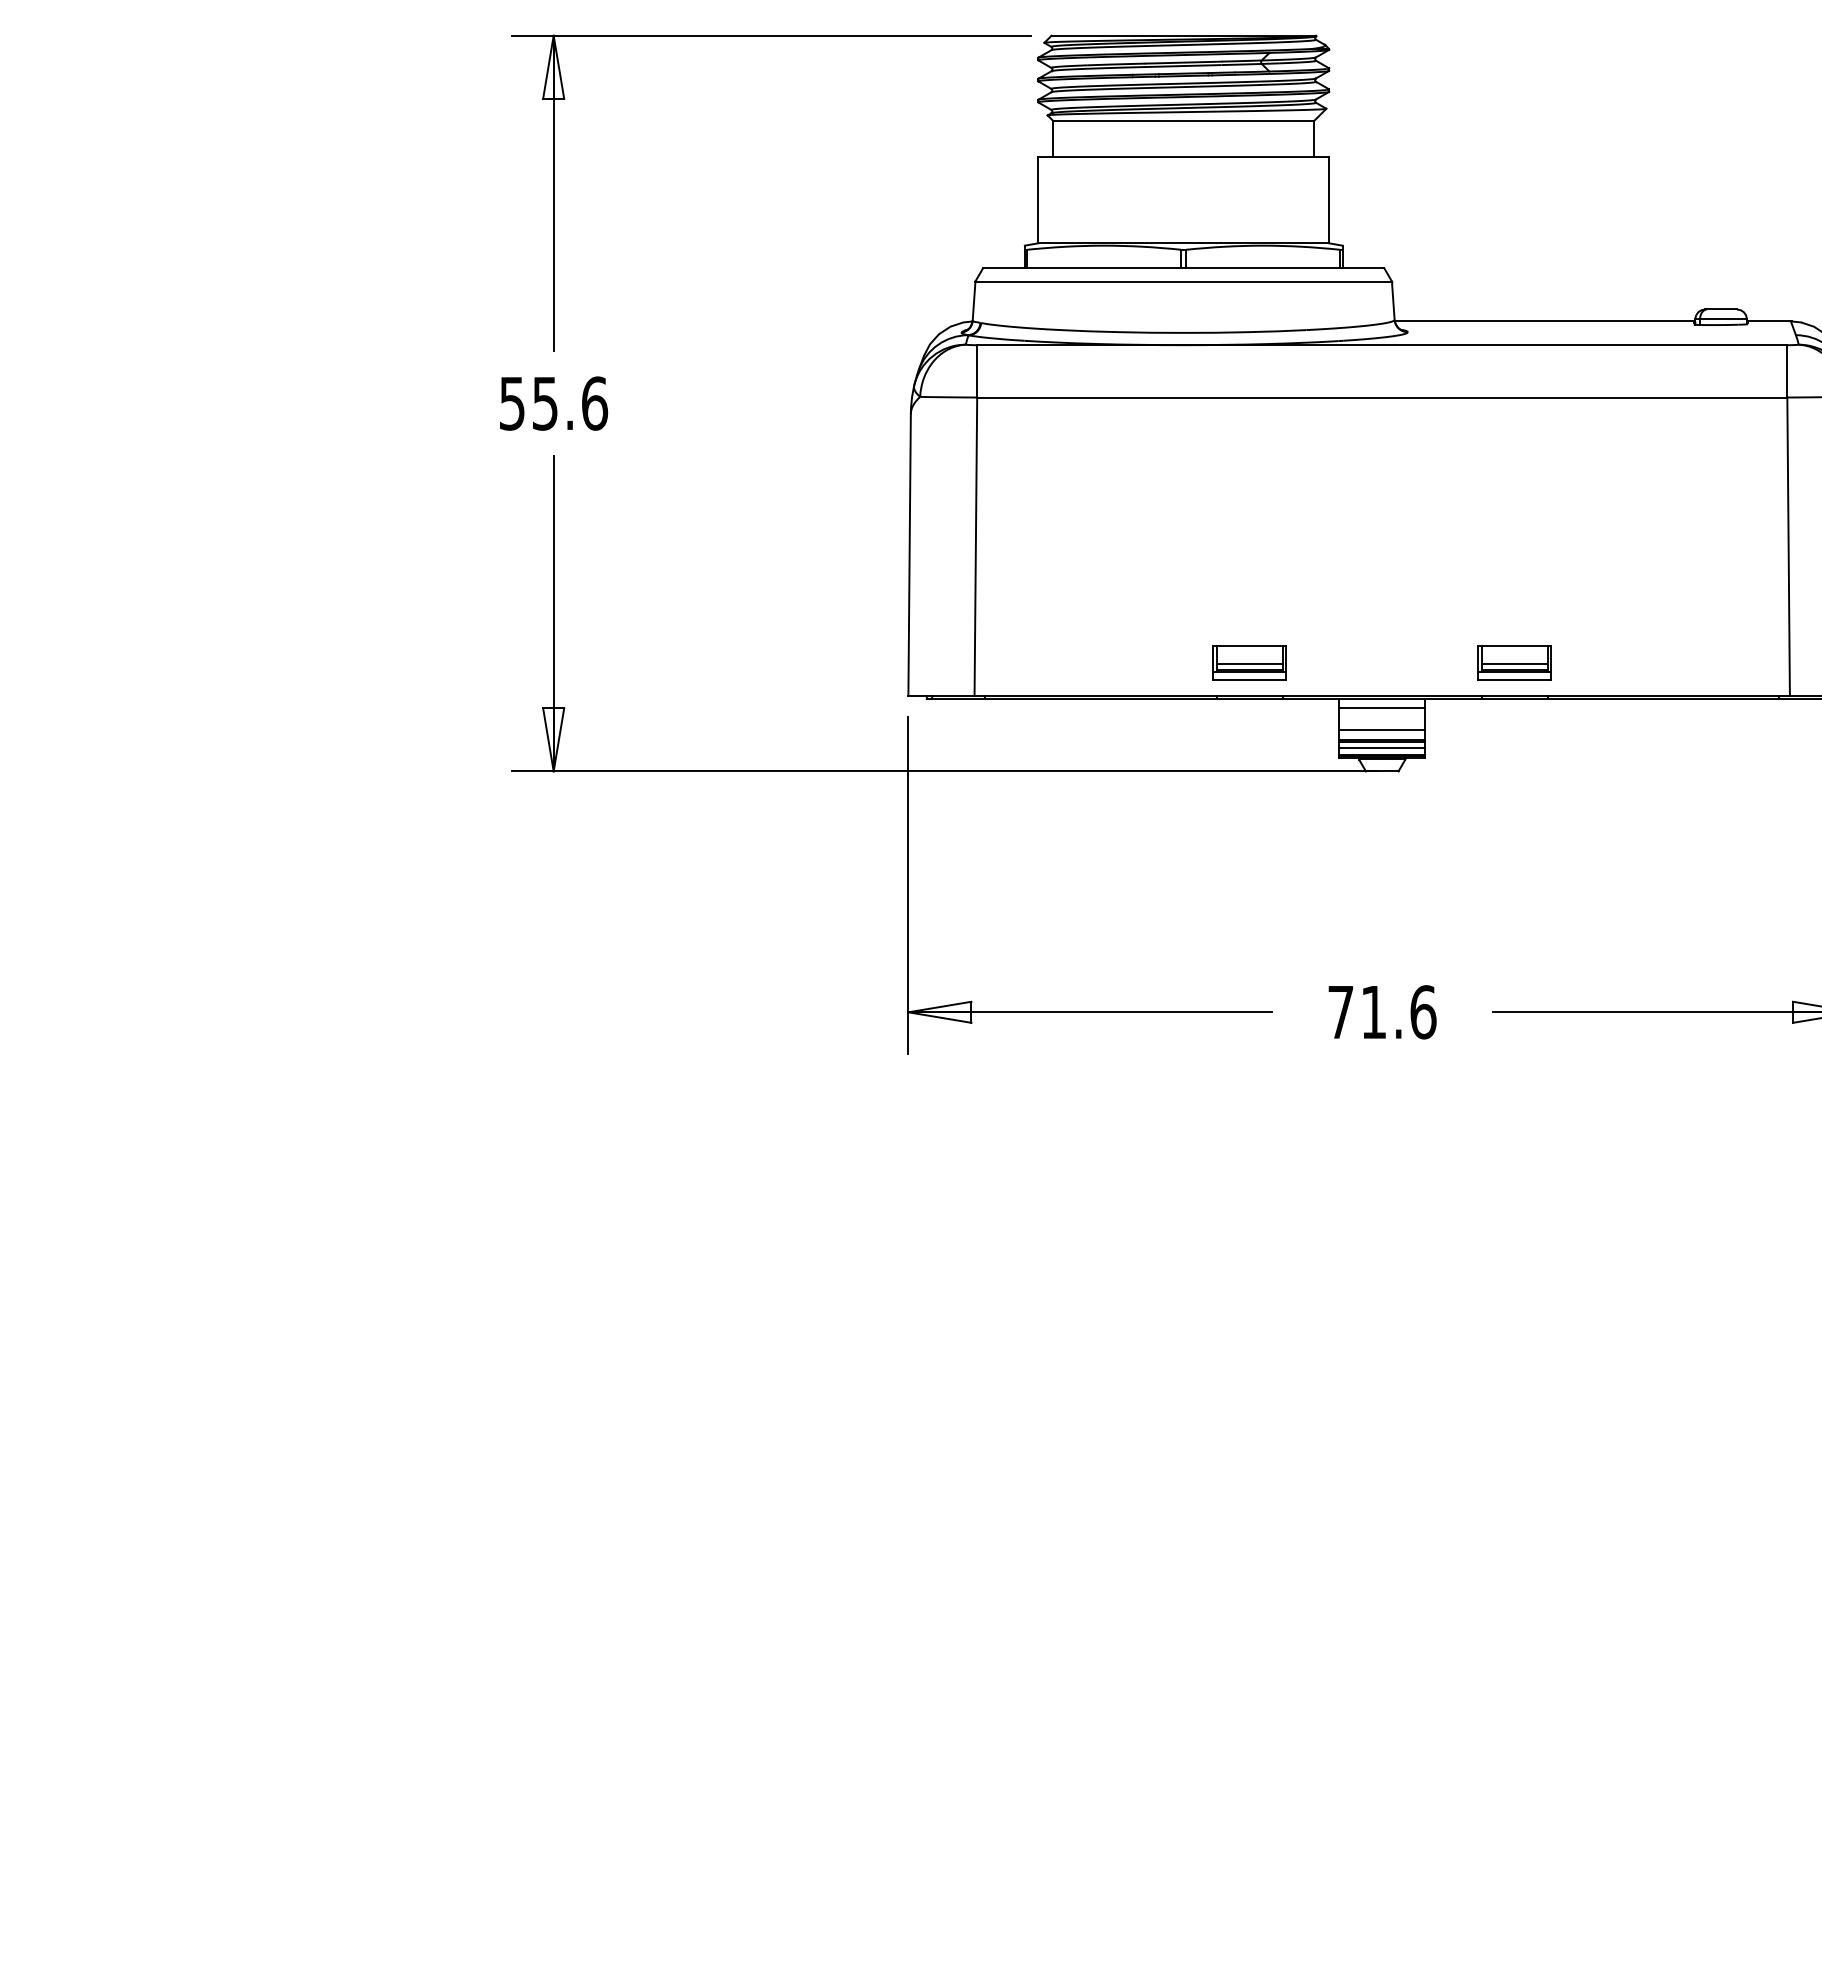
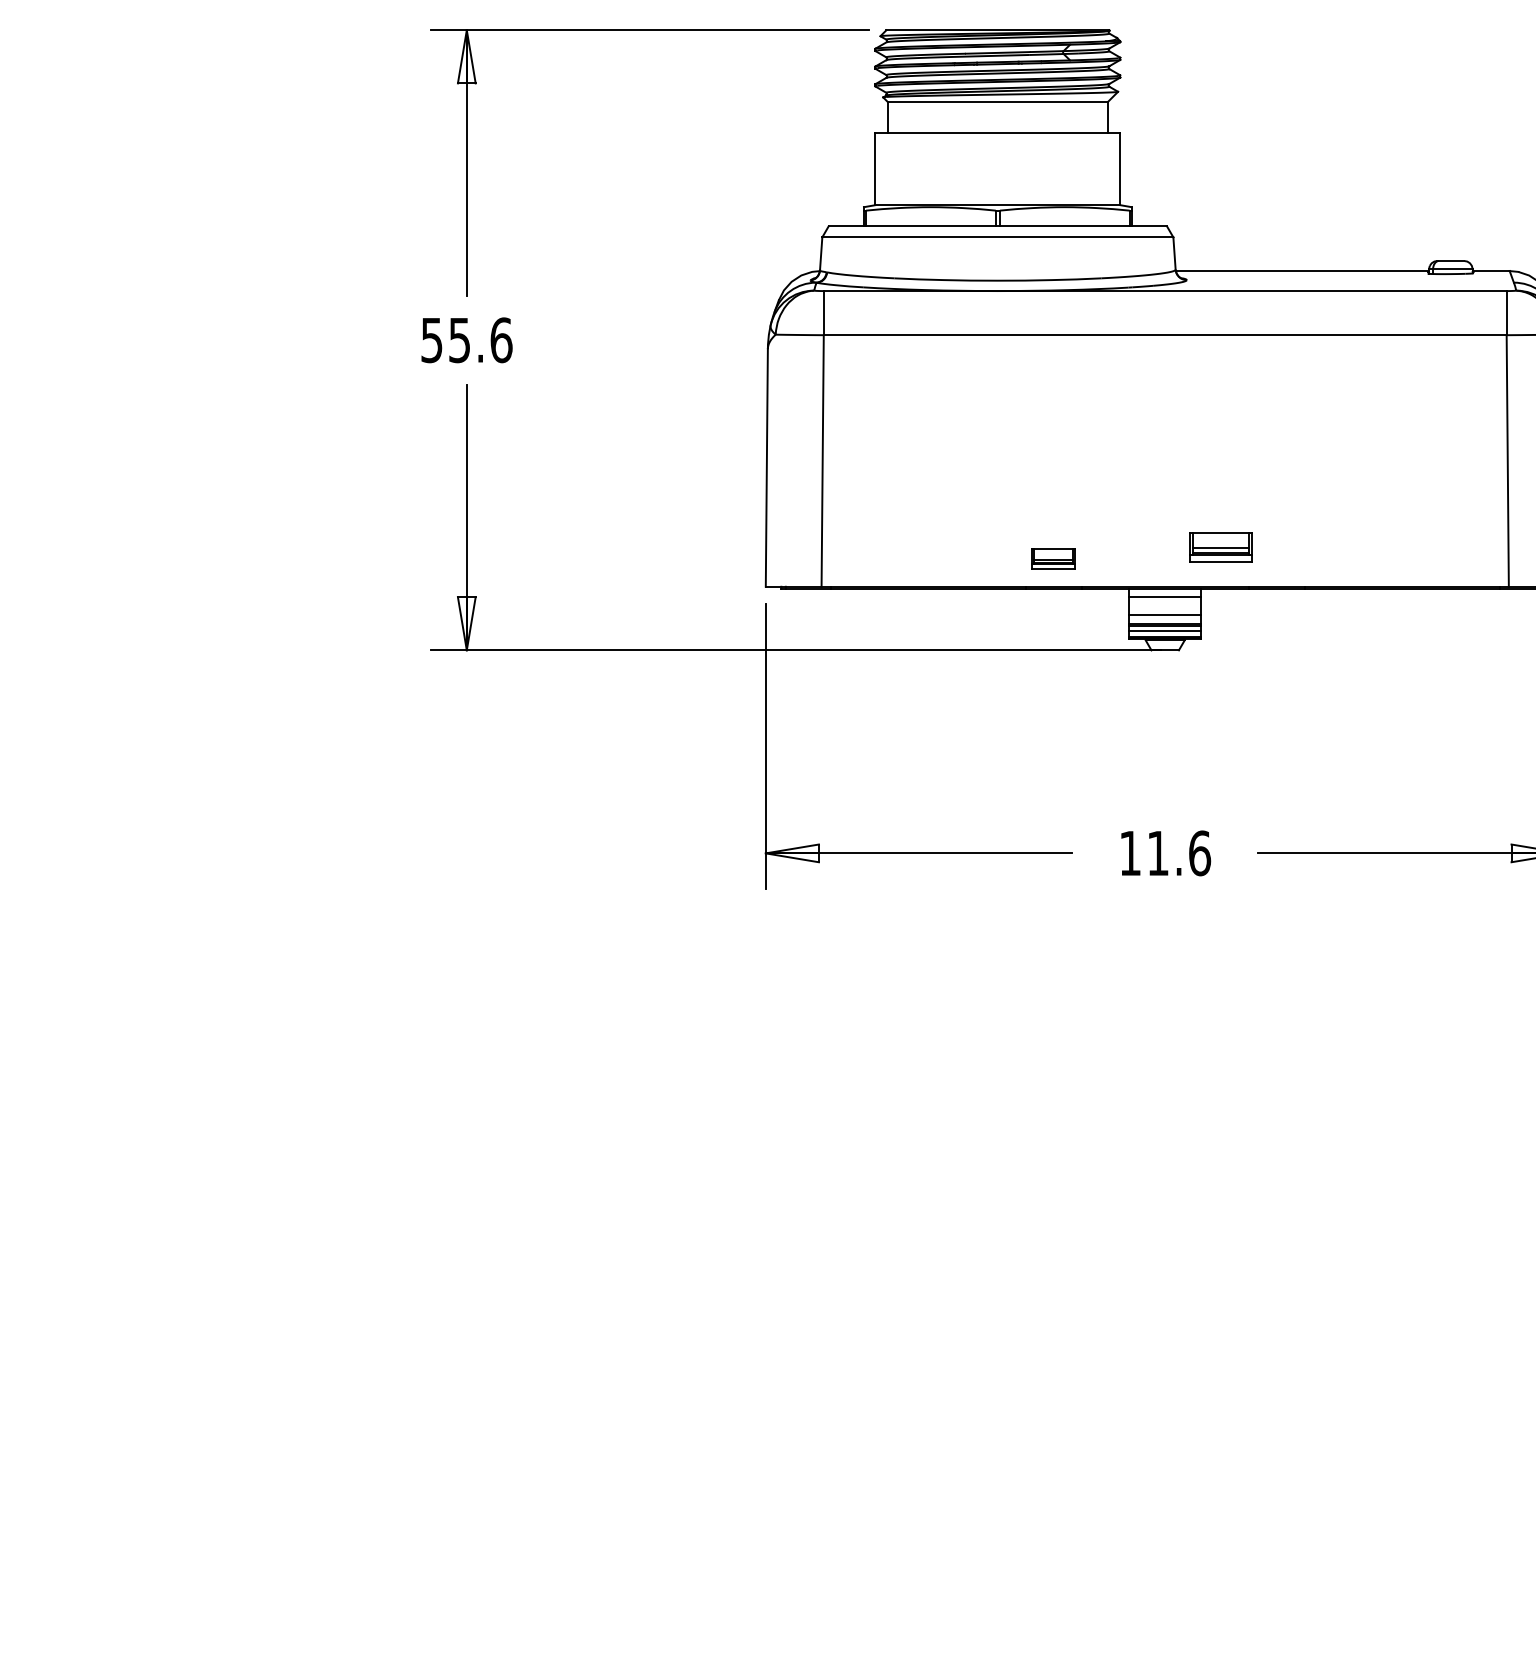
part: (1249, 662) -> (1053, 558), size x0.7
part: (1514, 662) -> (1221, 546), moved
text: (1340, 1012) -> (1130, 853), 71.6 -> 11.6

